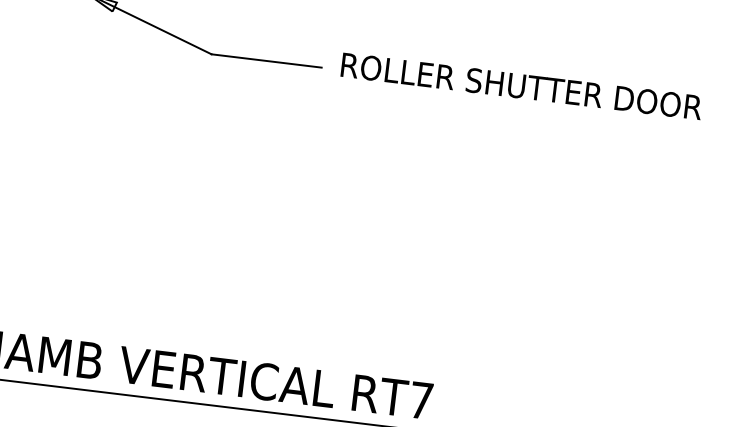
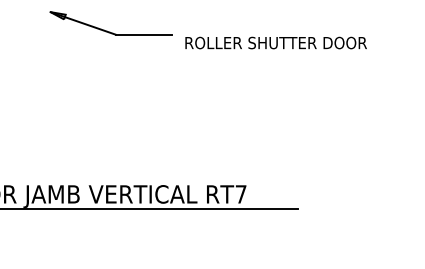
text: (520, 85) -> (275, 42), moved

